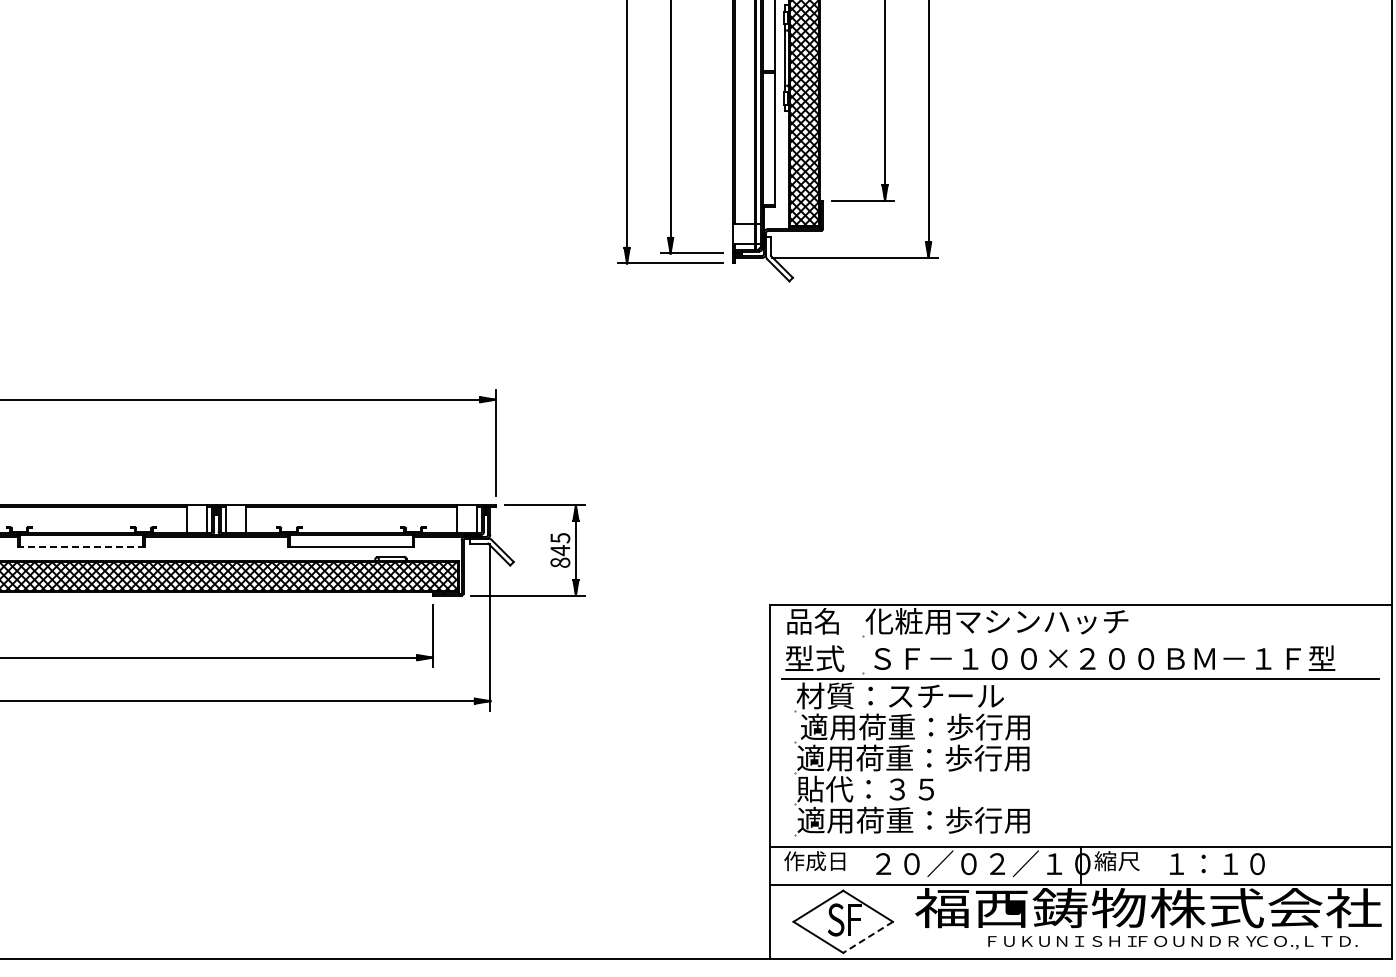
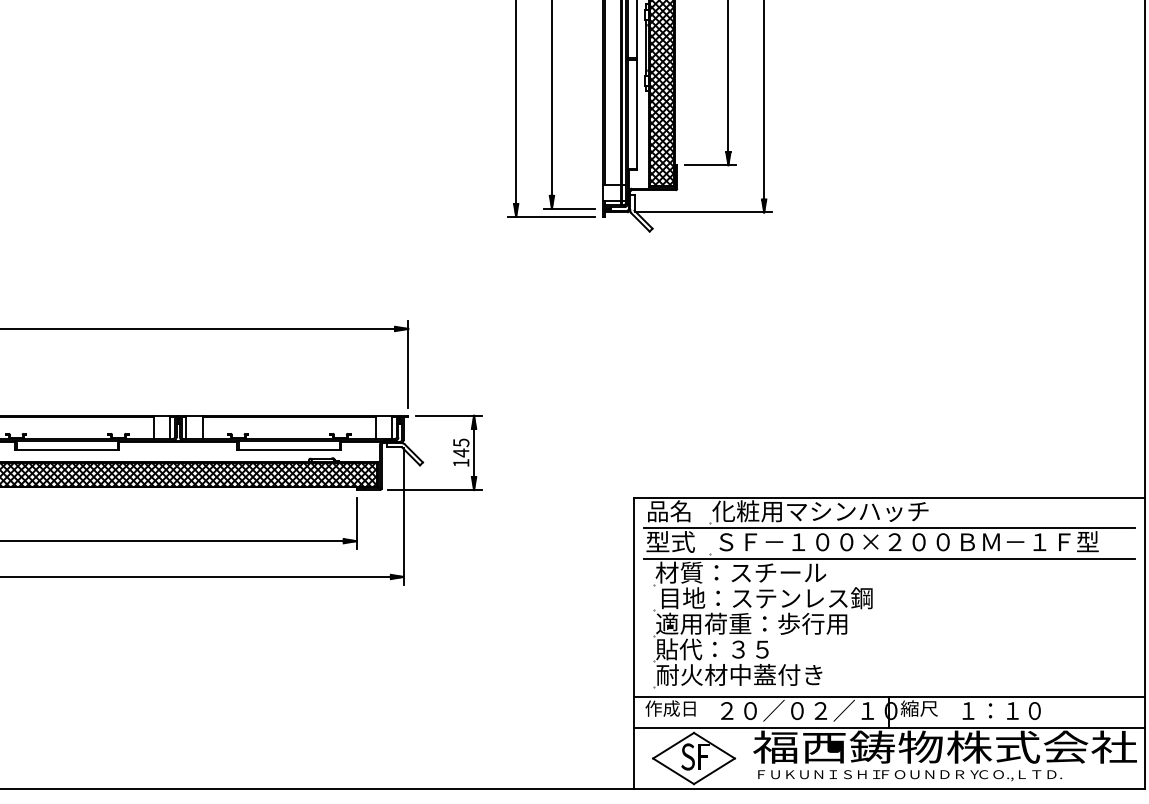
line: (81, 547) -> (67, 450), dashed -> solid
text: (560, 562) -> (461, 462), 845 -> 145
line: (1080, 642) -> (889, 528), added
text: (930, 726) -> (765, 597), 適用荷重：歩行用 -> 目地：ステンレス鋼
text: (913, 819) -> (751, 674), 適用荷重：歩行用 -> 耐火材中蓋付き
line: (867, 937) -> (713, 771), dashed -> solid
text: (1172, 942) -> (909, 775), moved

